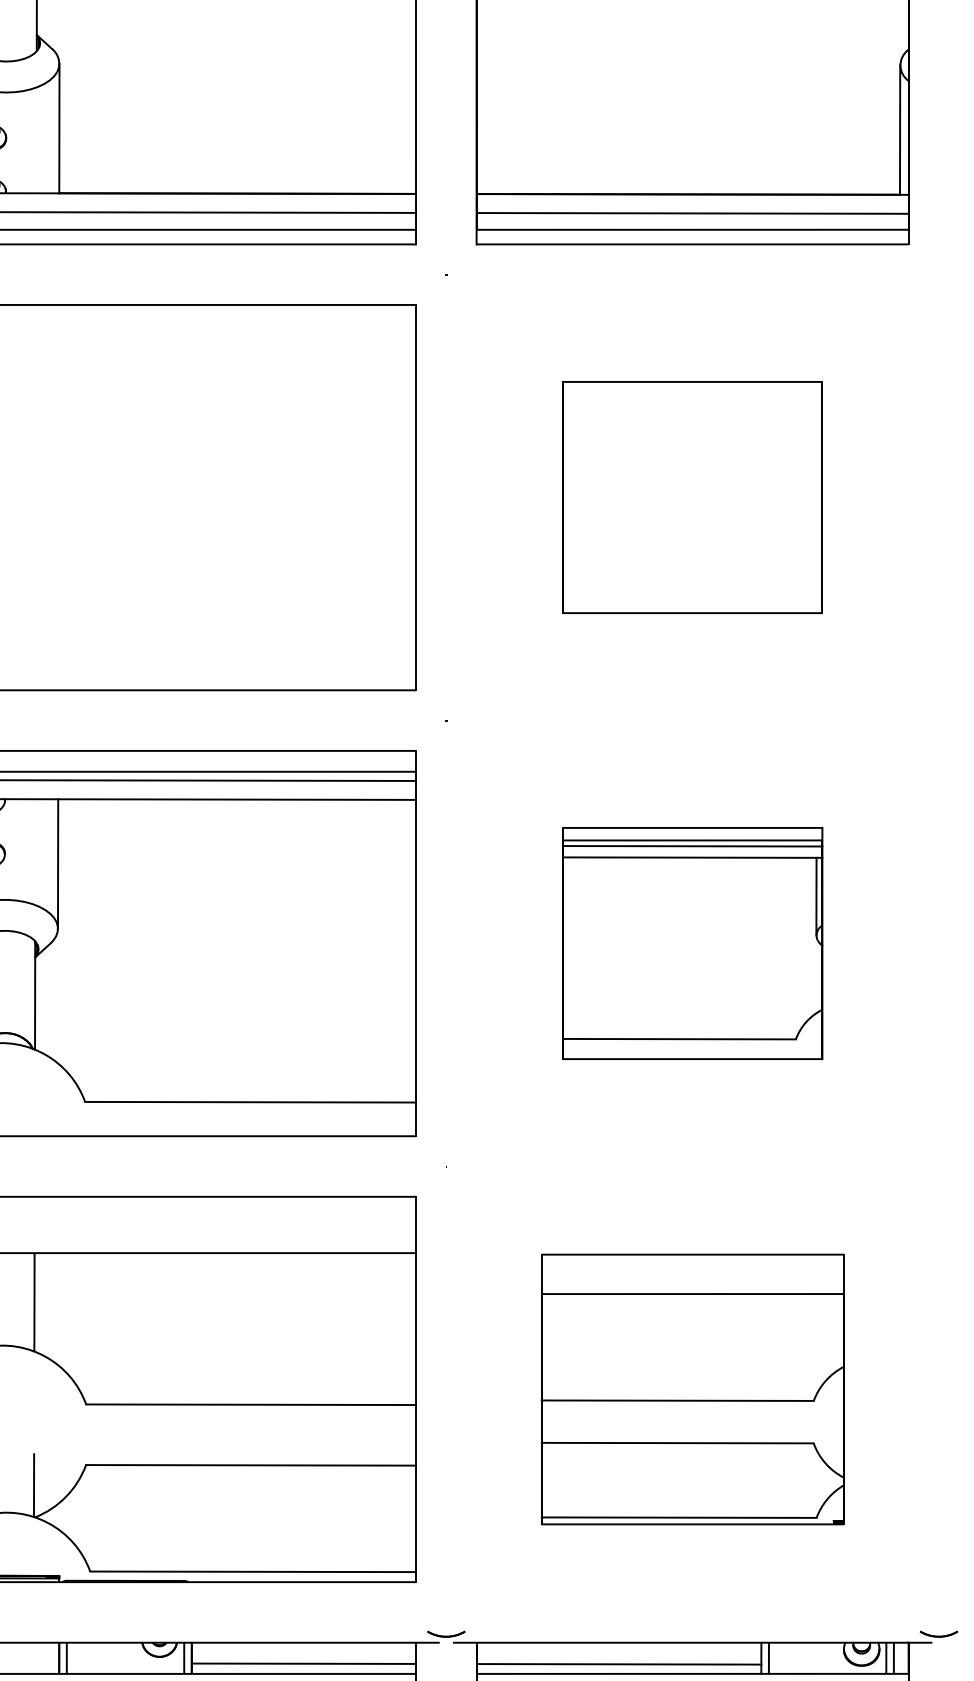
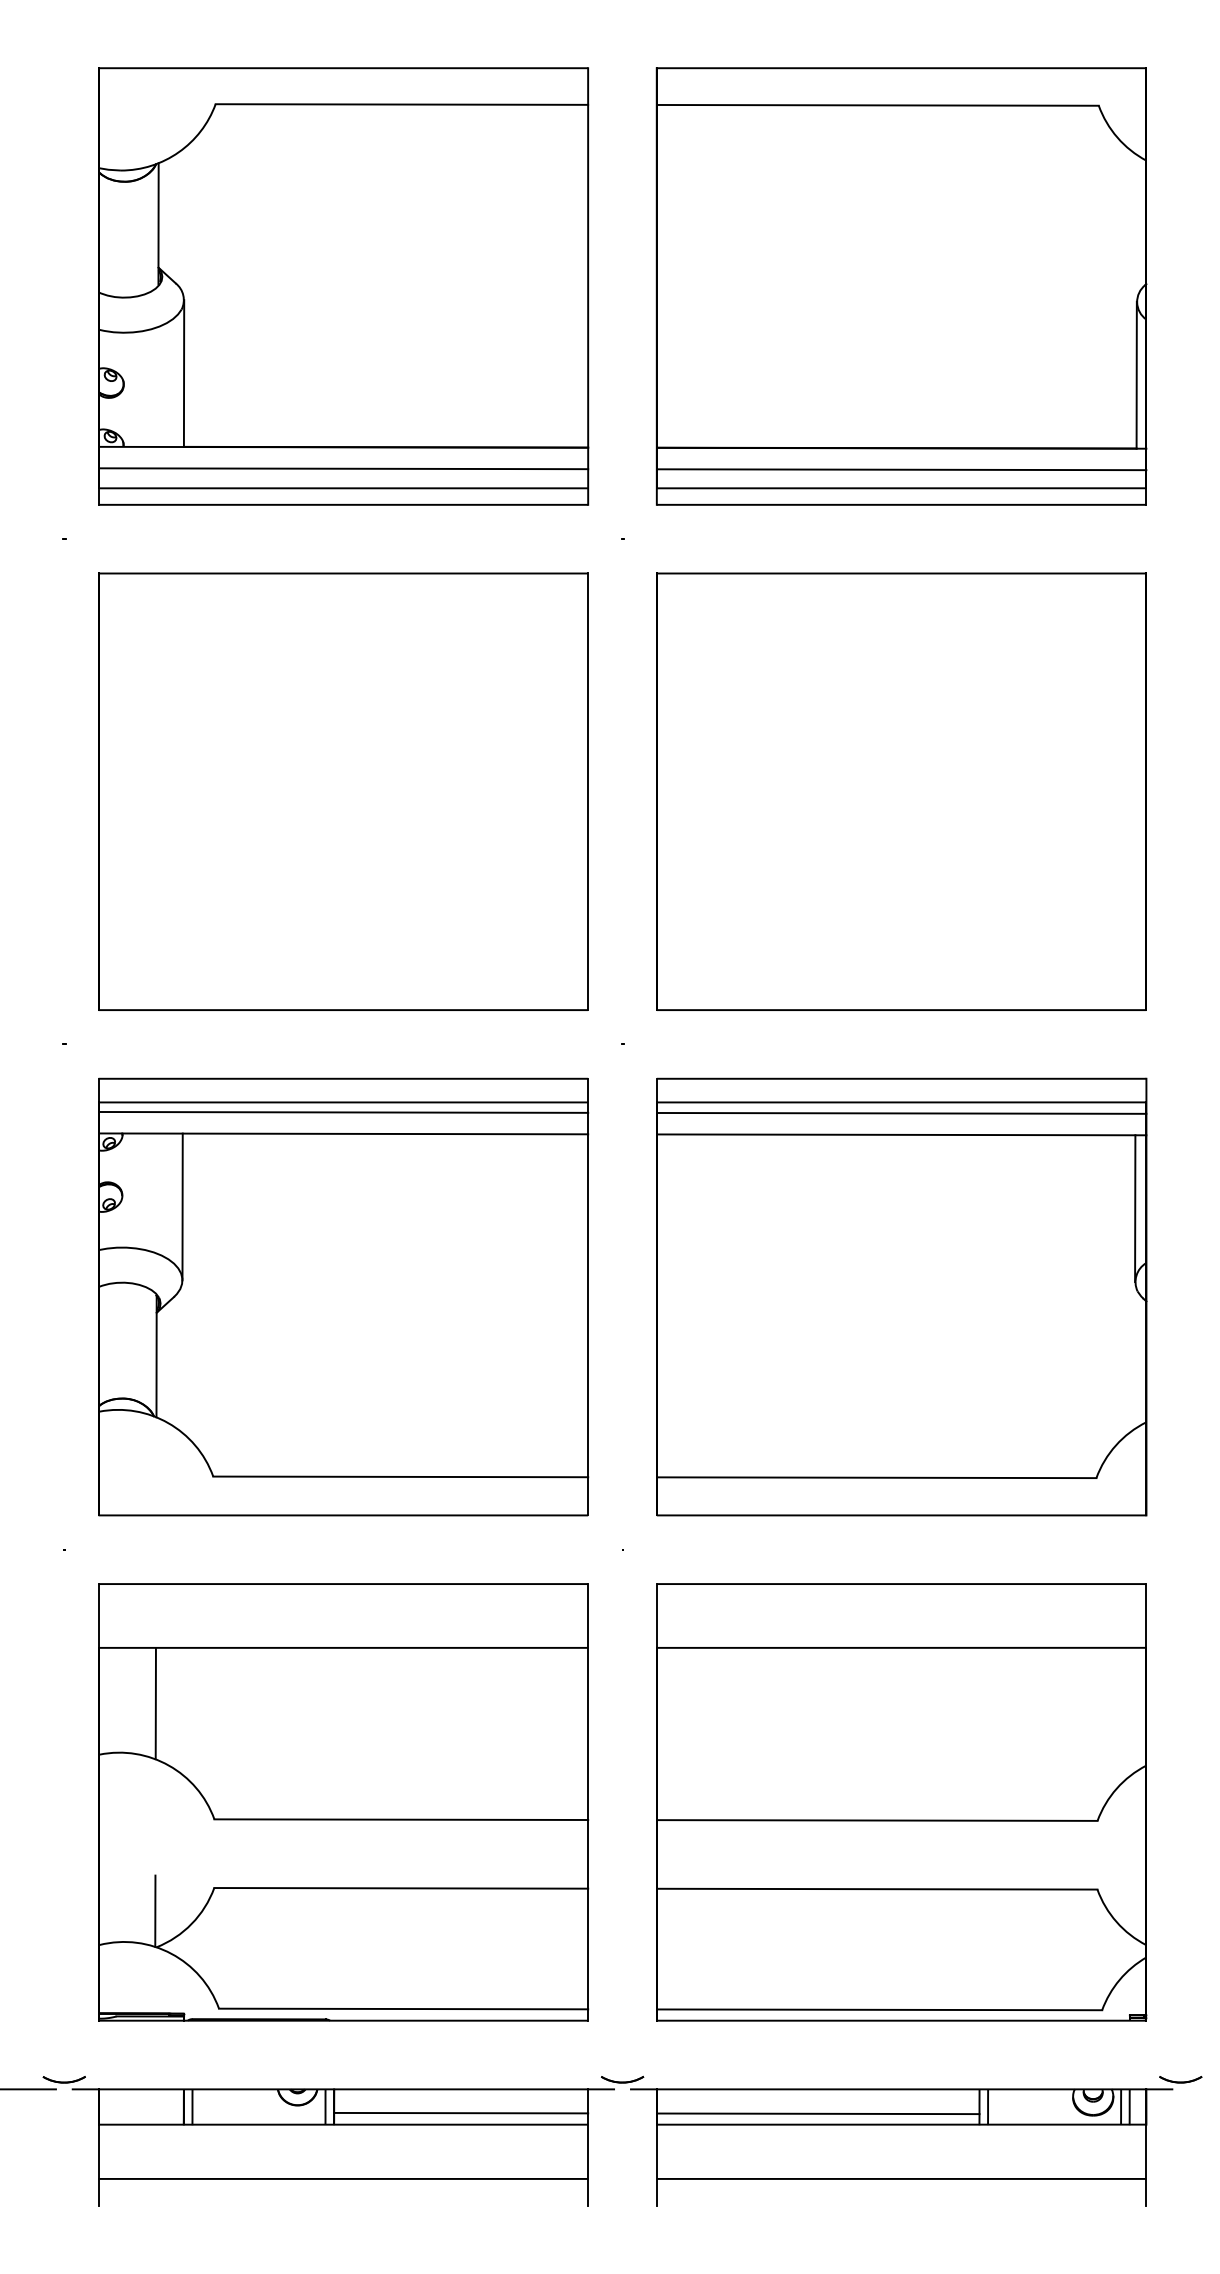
part: (692, 497) -> (901, 791), size x1.67
part: (692, 943) -> (901, 1296), size x1.67
part: (692, 1389) -> (901, 1802), size x1.43

